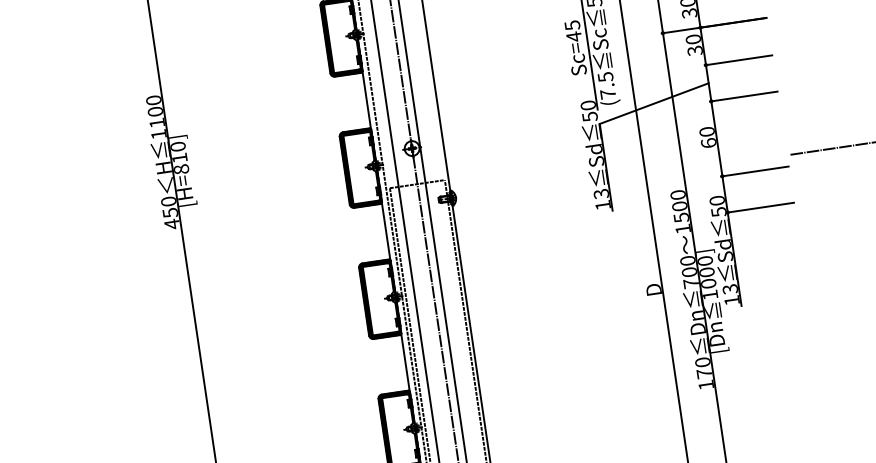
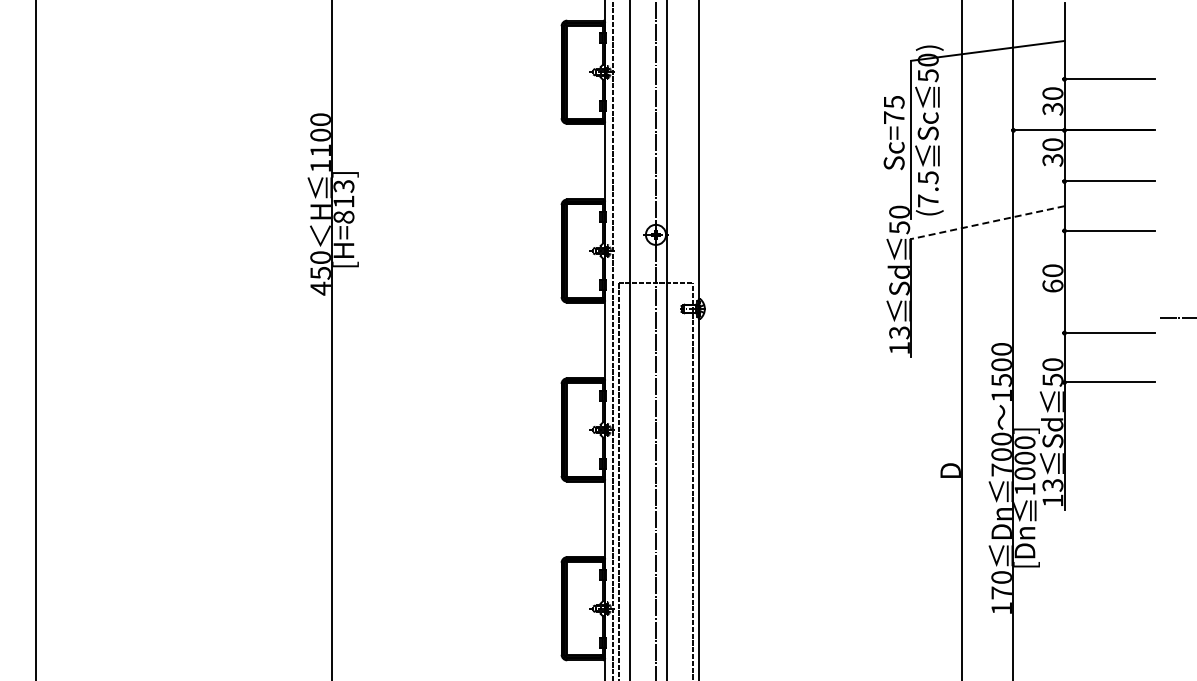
text: (574, 36) -> (894, 117), Sc=45 -> Sc=75
line: (653, 103) -> (987, 222), solid -> dashed
text: (177, 146) -> (343, 186), [H=810] -> [H=813]

